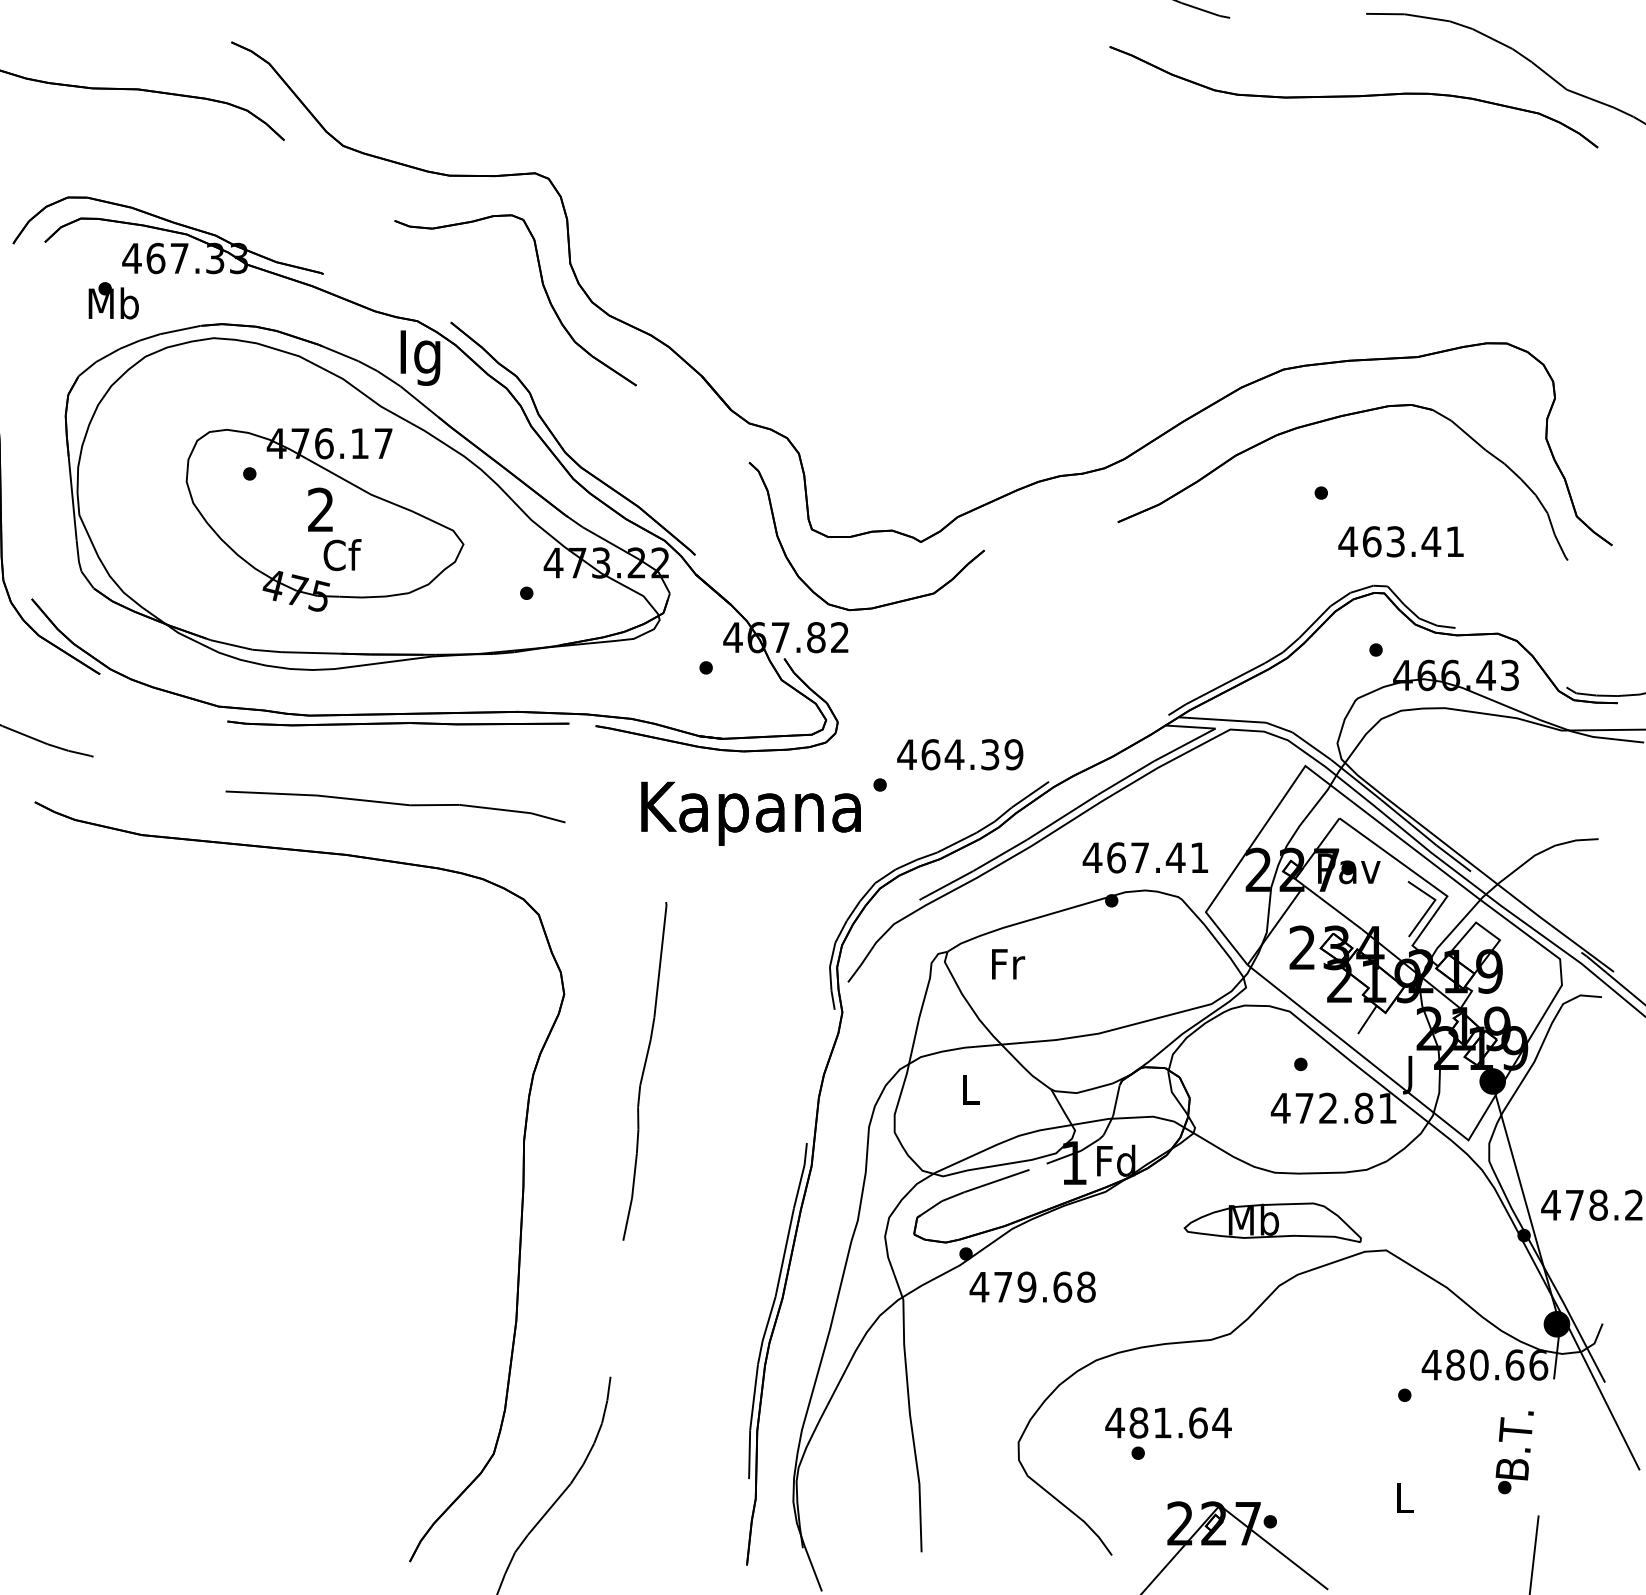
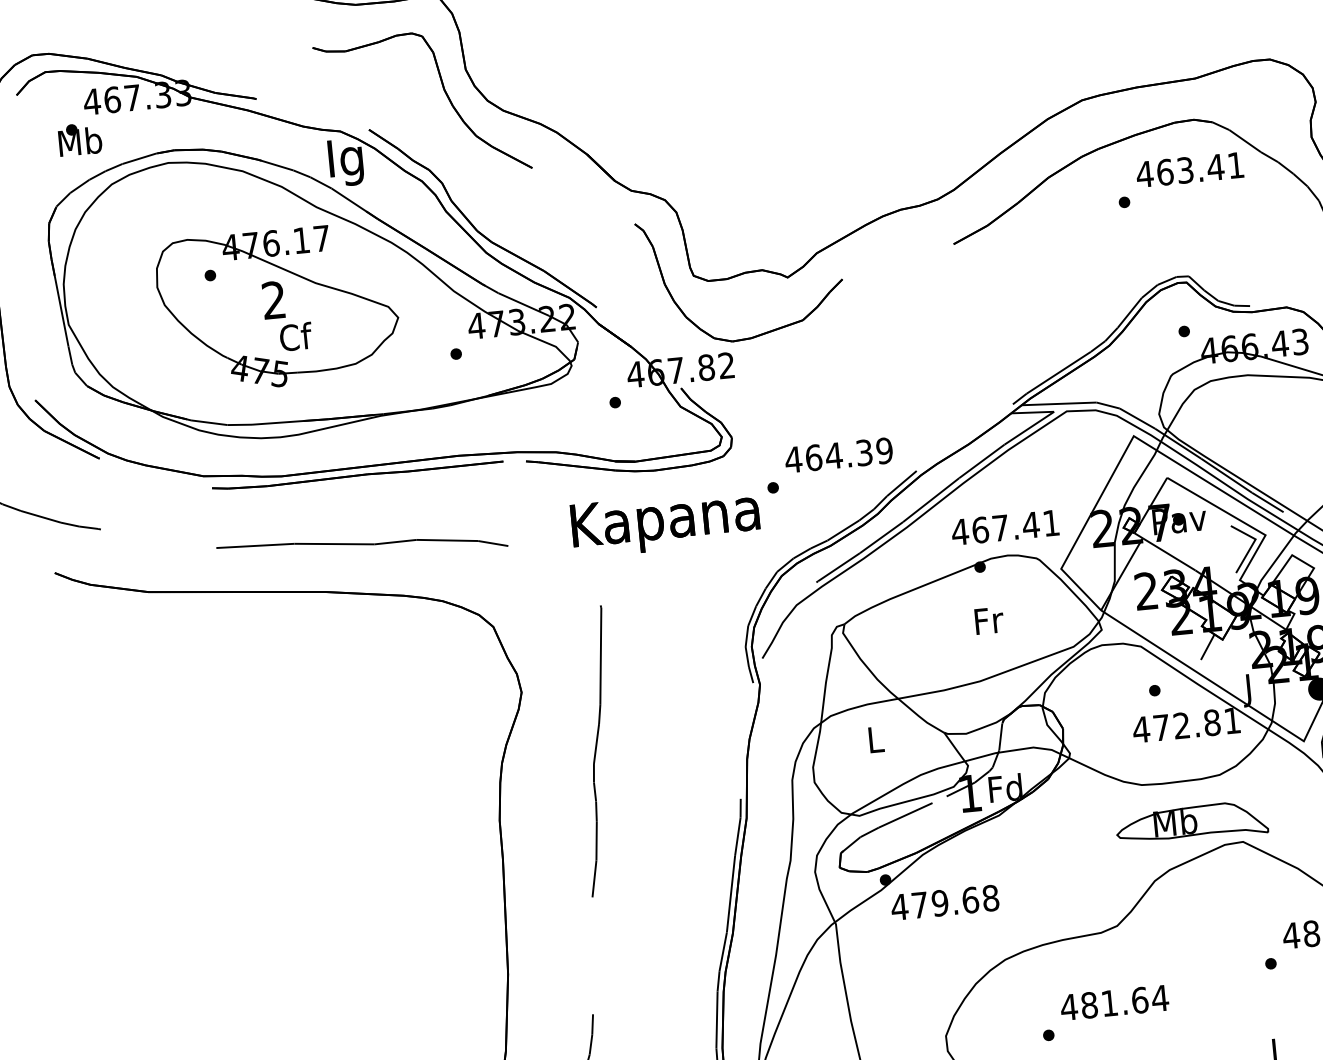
text: (1400, 541) -> (1189, 169), moved
text: (1008, 964) -> (989, 620), moved
part: (1272, 1222) -> (1191, 822), moved
text: (1168, 1422) -> (1114, 1002), moved

